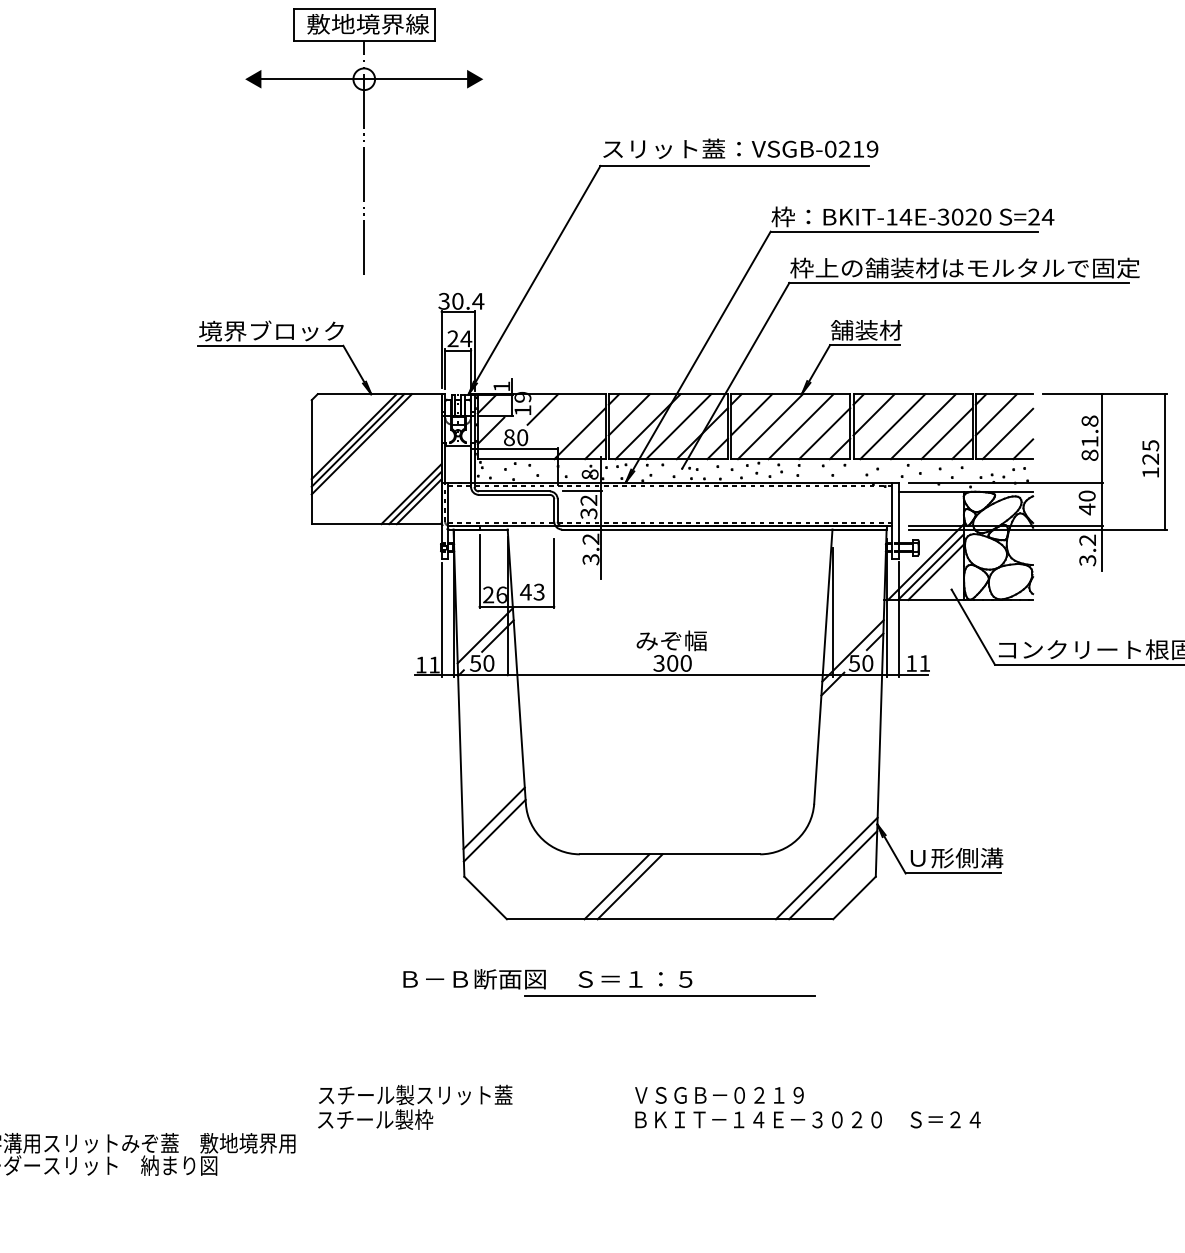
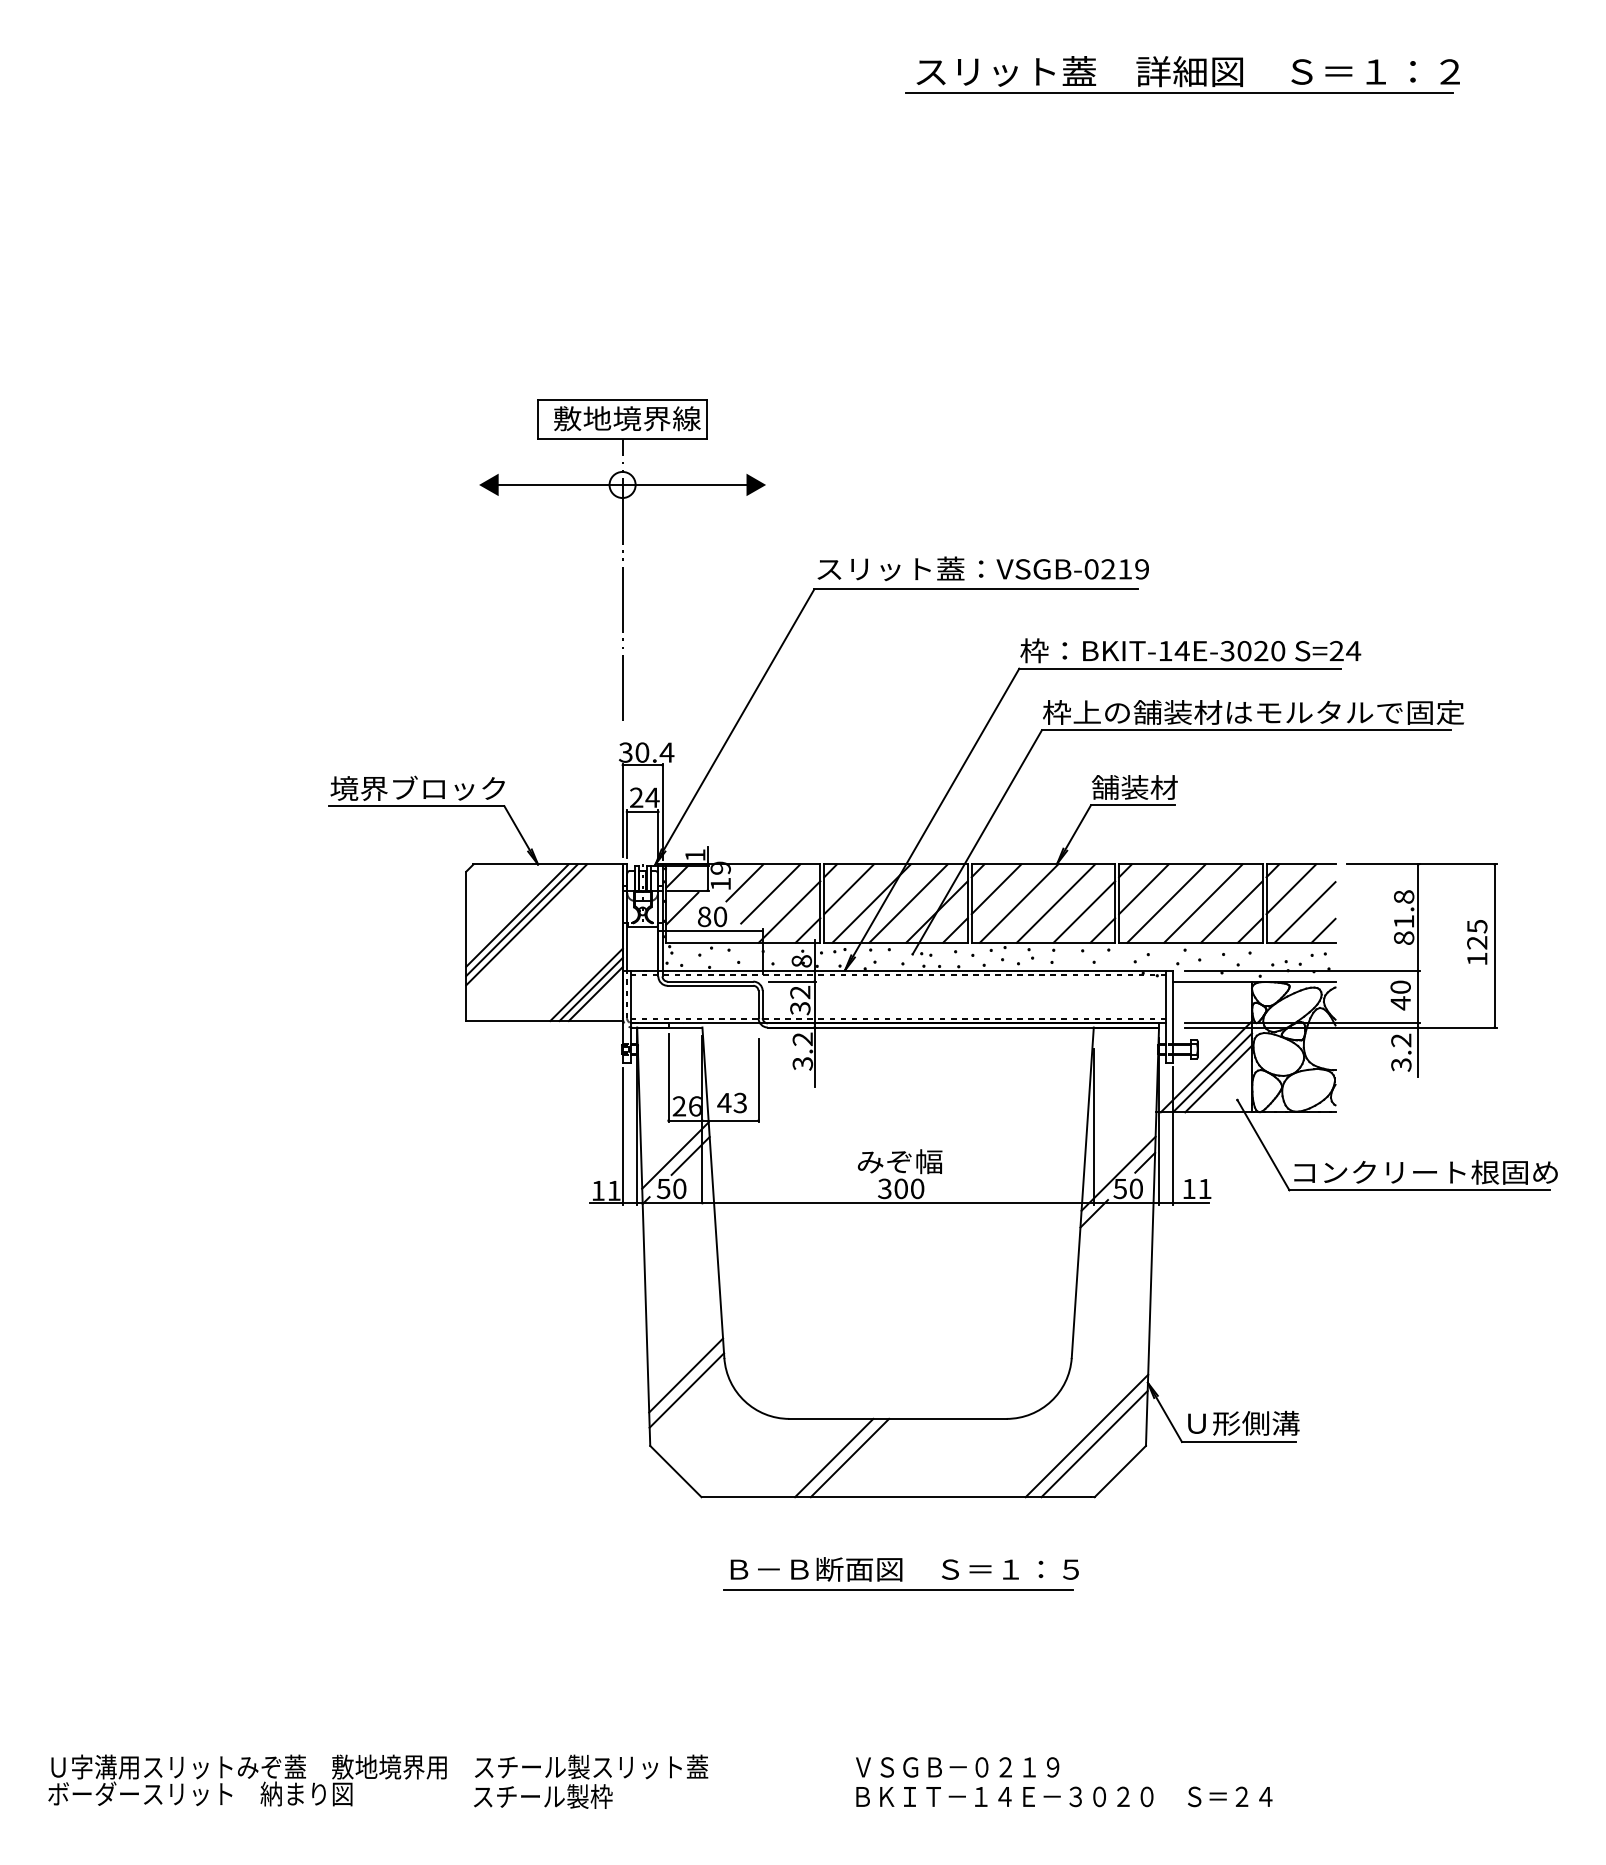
part: (364, 141) -> (622, 559), moved
line: (564, 418) -> (770, 893), added
text: (547, 979) -> (904, 1569), moved
text: (649, 1107) -> (873, 1781), moved

